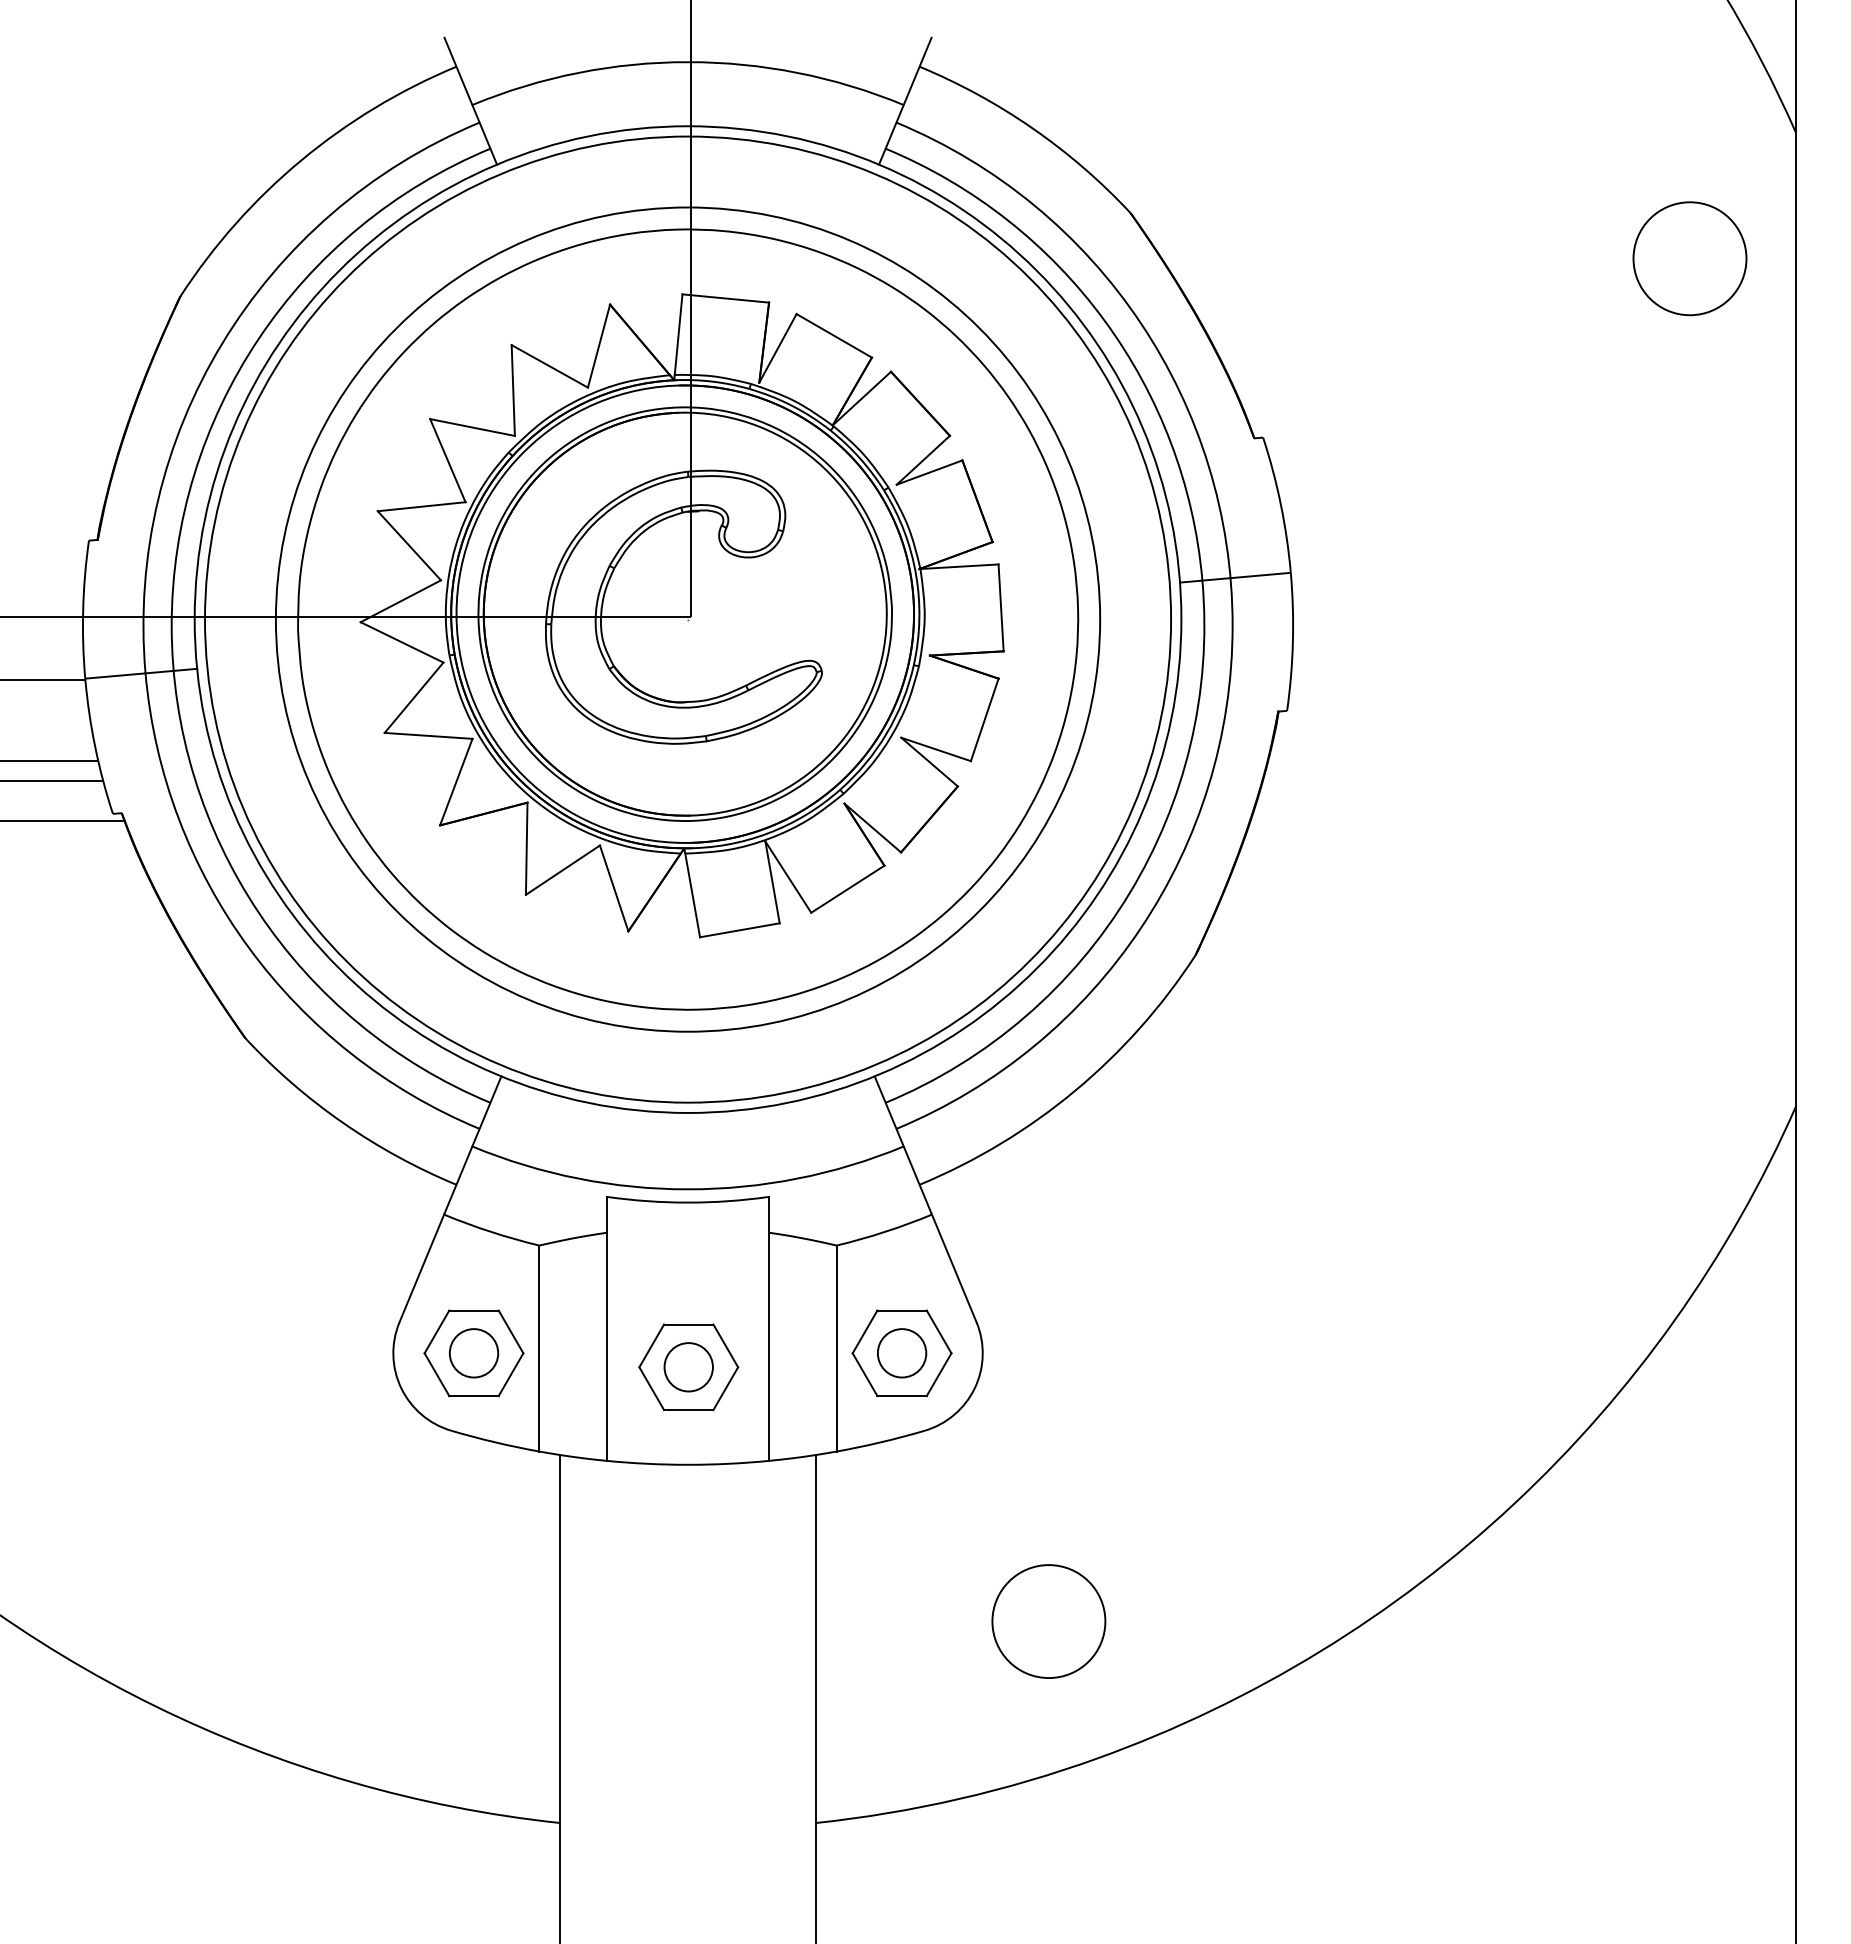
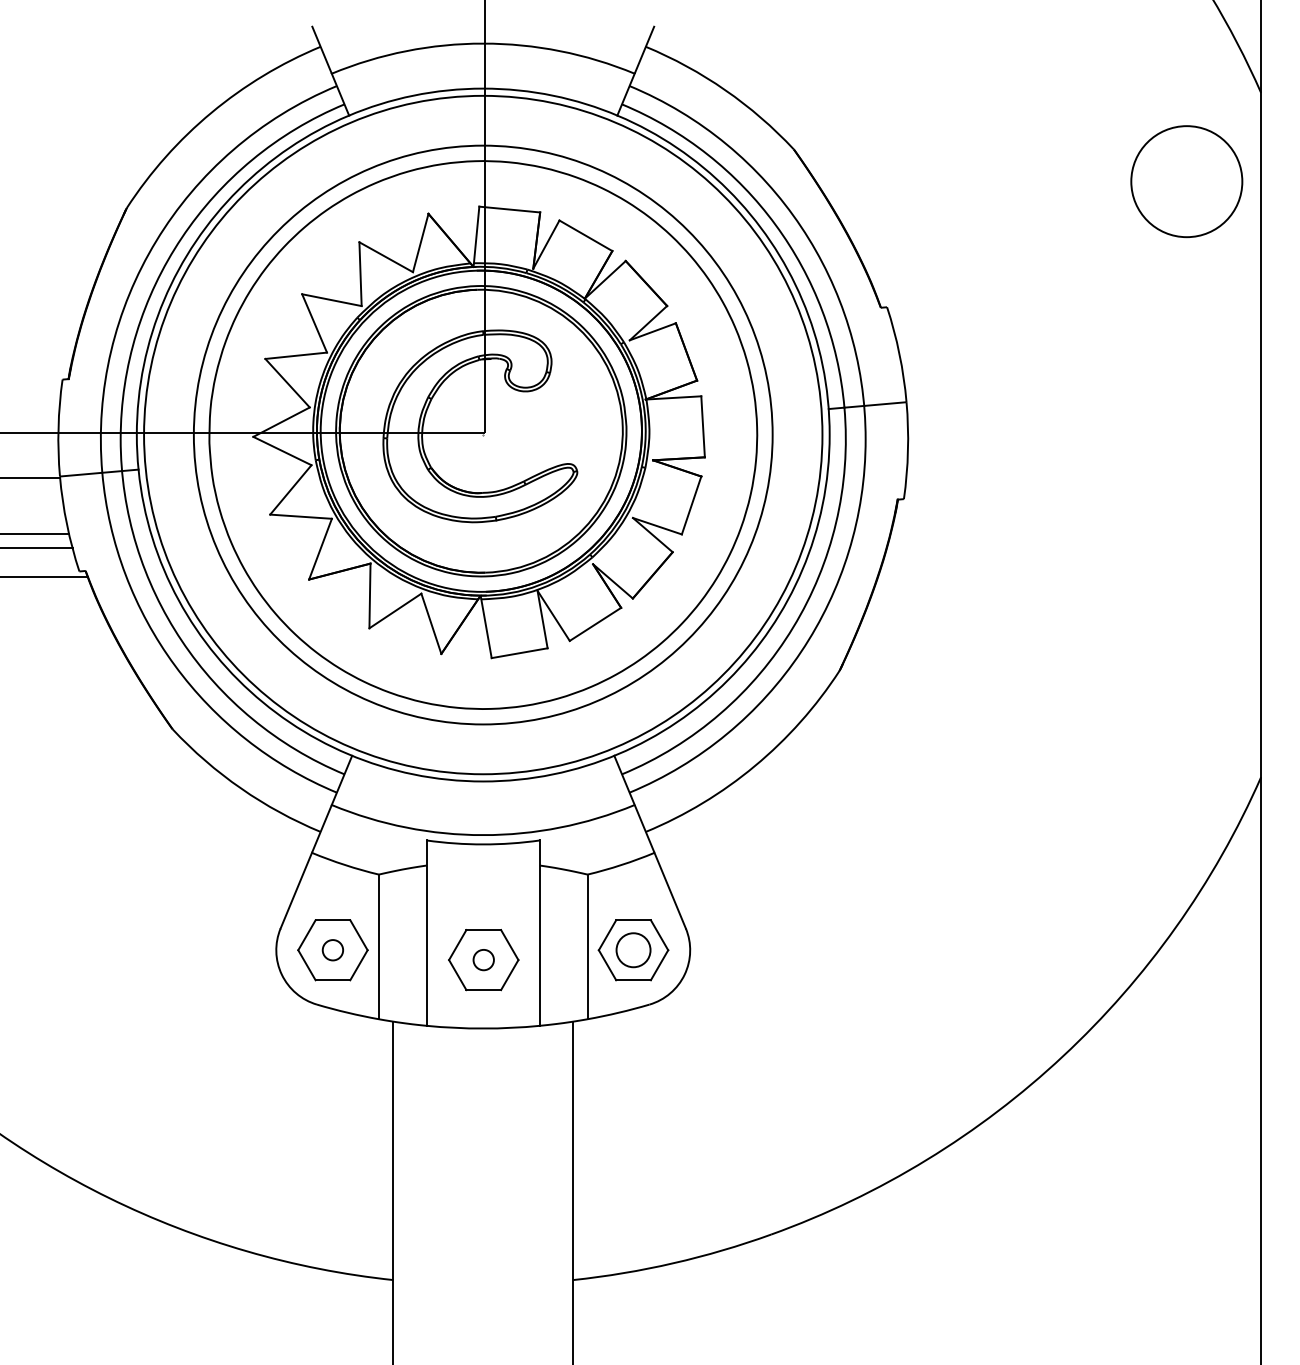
circle: (1689, 258) -> (1186, 181), size x1.4
circle: (473, 1353) -> (332, 950), size x0.6
circle: (688, 1367) -> (483, 960), size x0.6
circle: (1048, 1621) -> (736, 1138), removed

